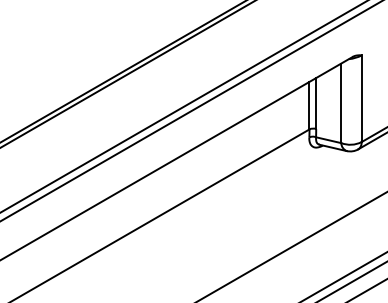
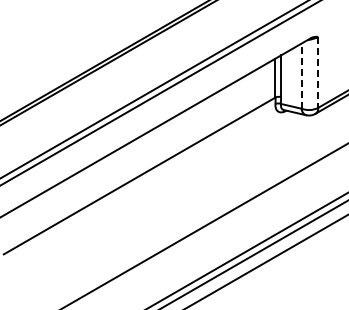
line: (361, 98) -> (318, 72), solid -> dashed
line: (341, 103) -> (301, 76), solid -> dashed

